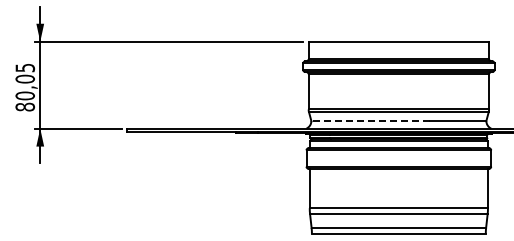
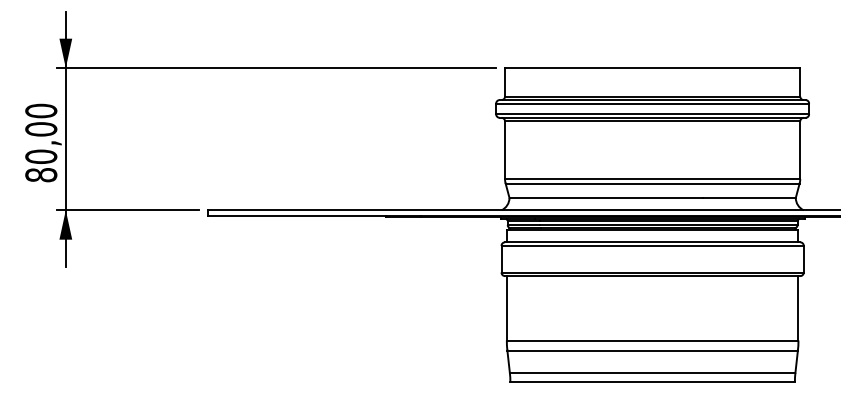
text: (24, 67) -> (40, 110), 80,05 -> 80,00
line: (369, 121) -> (604, 198), dashed -> solid

